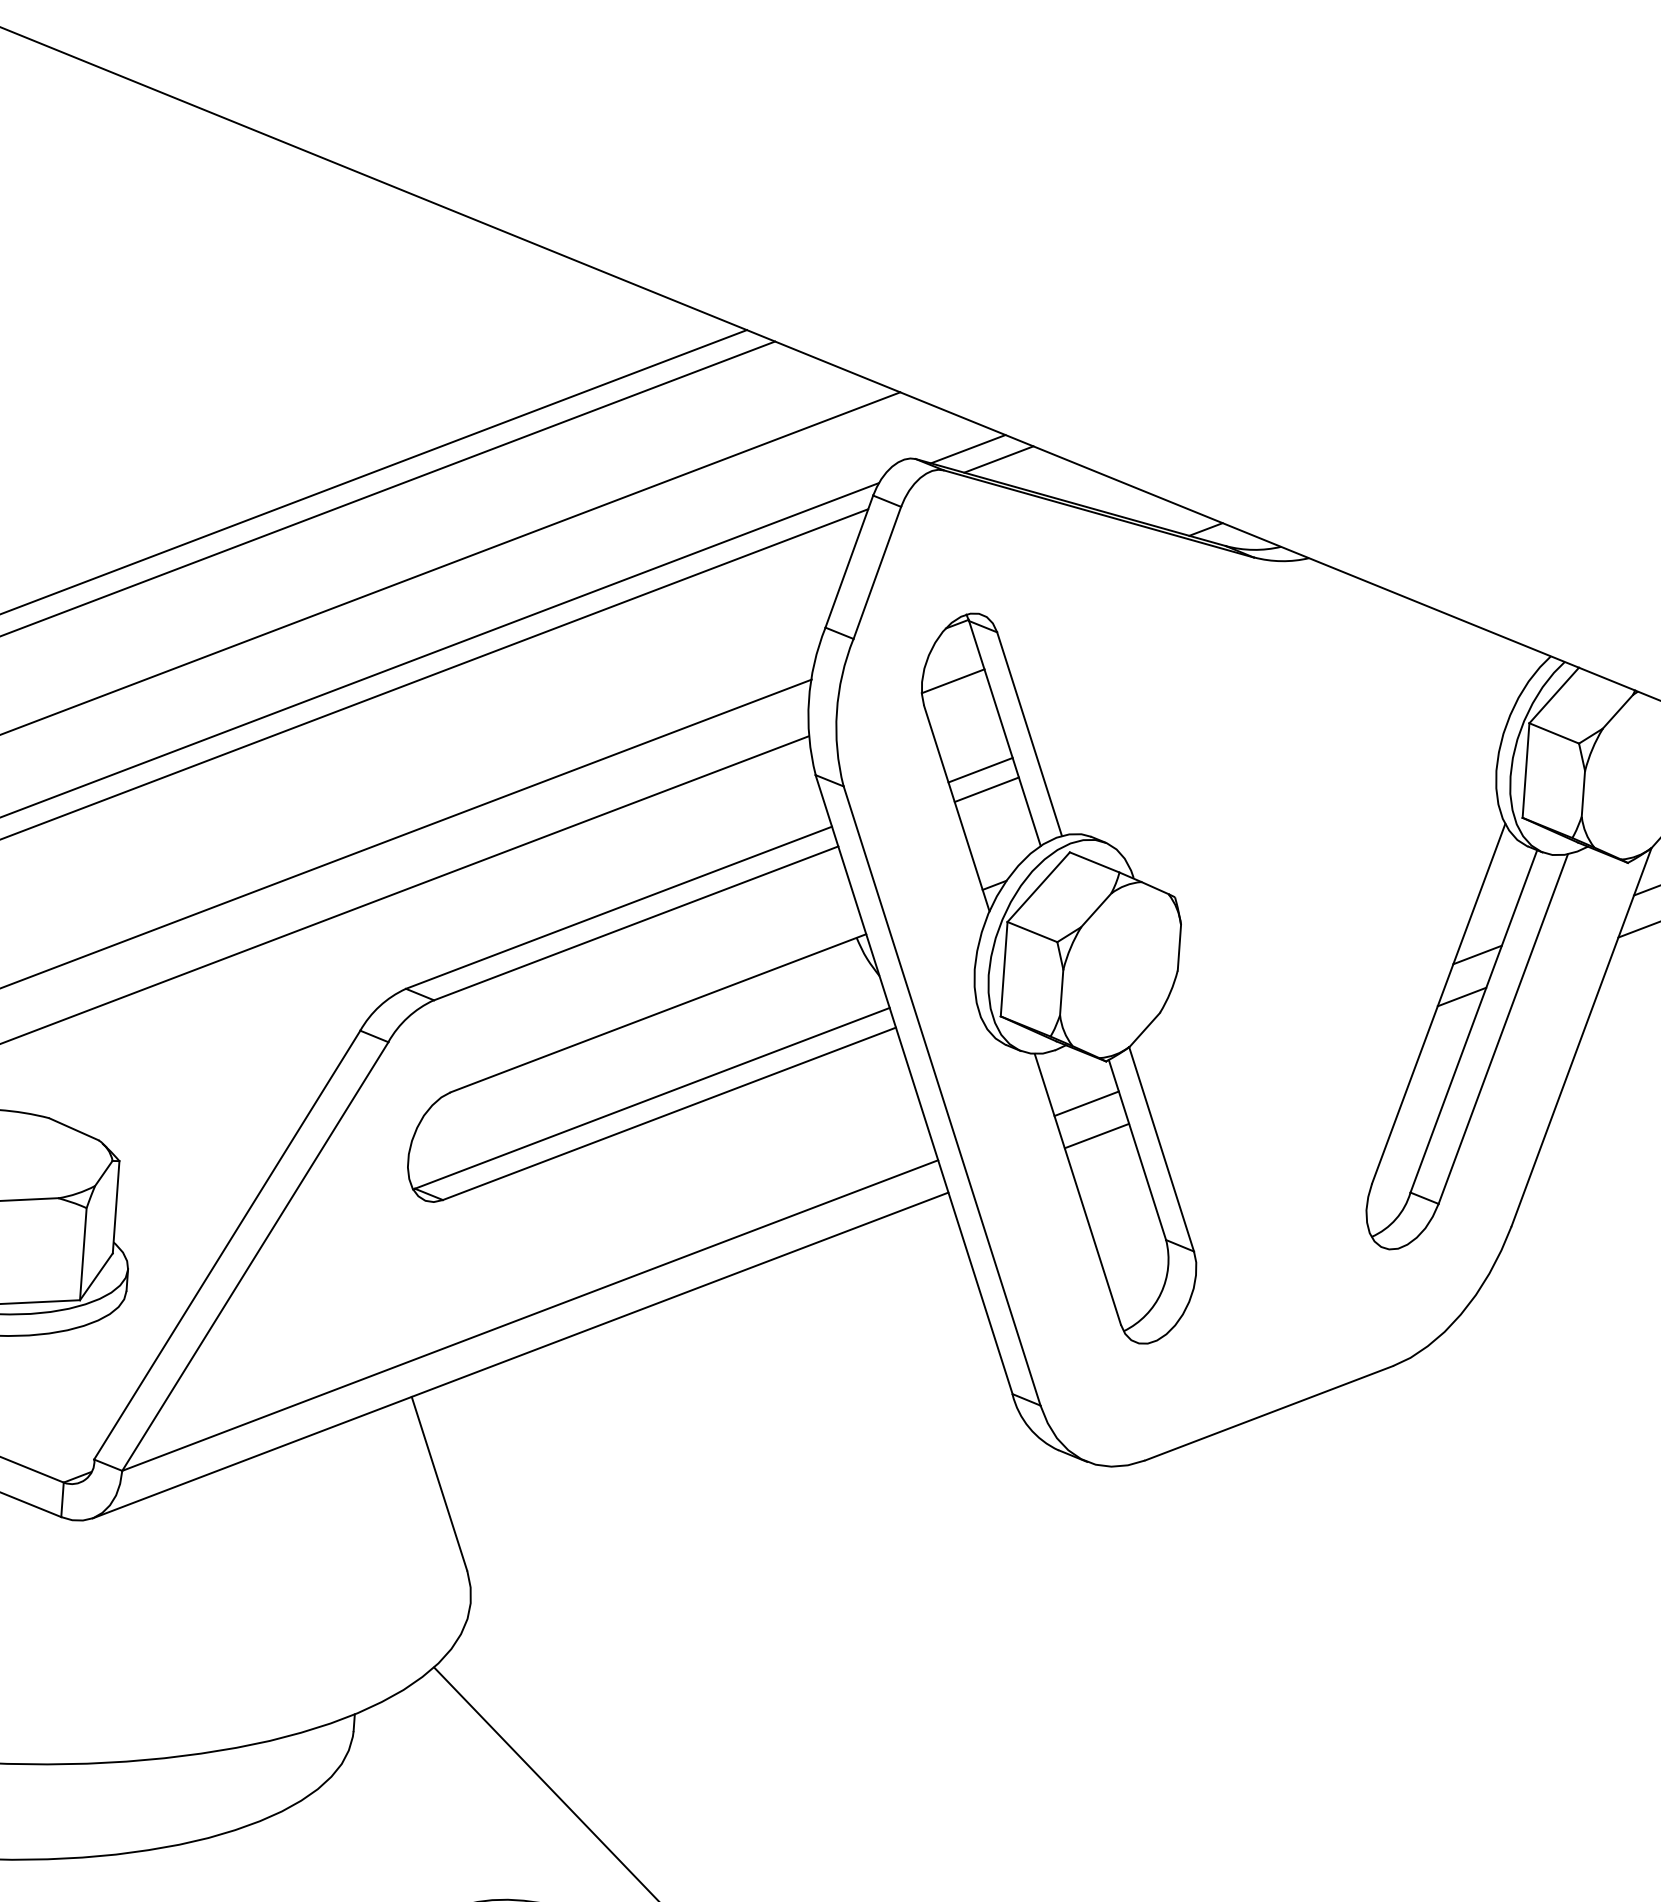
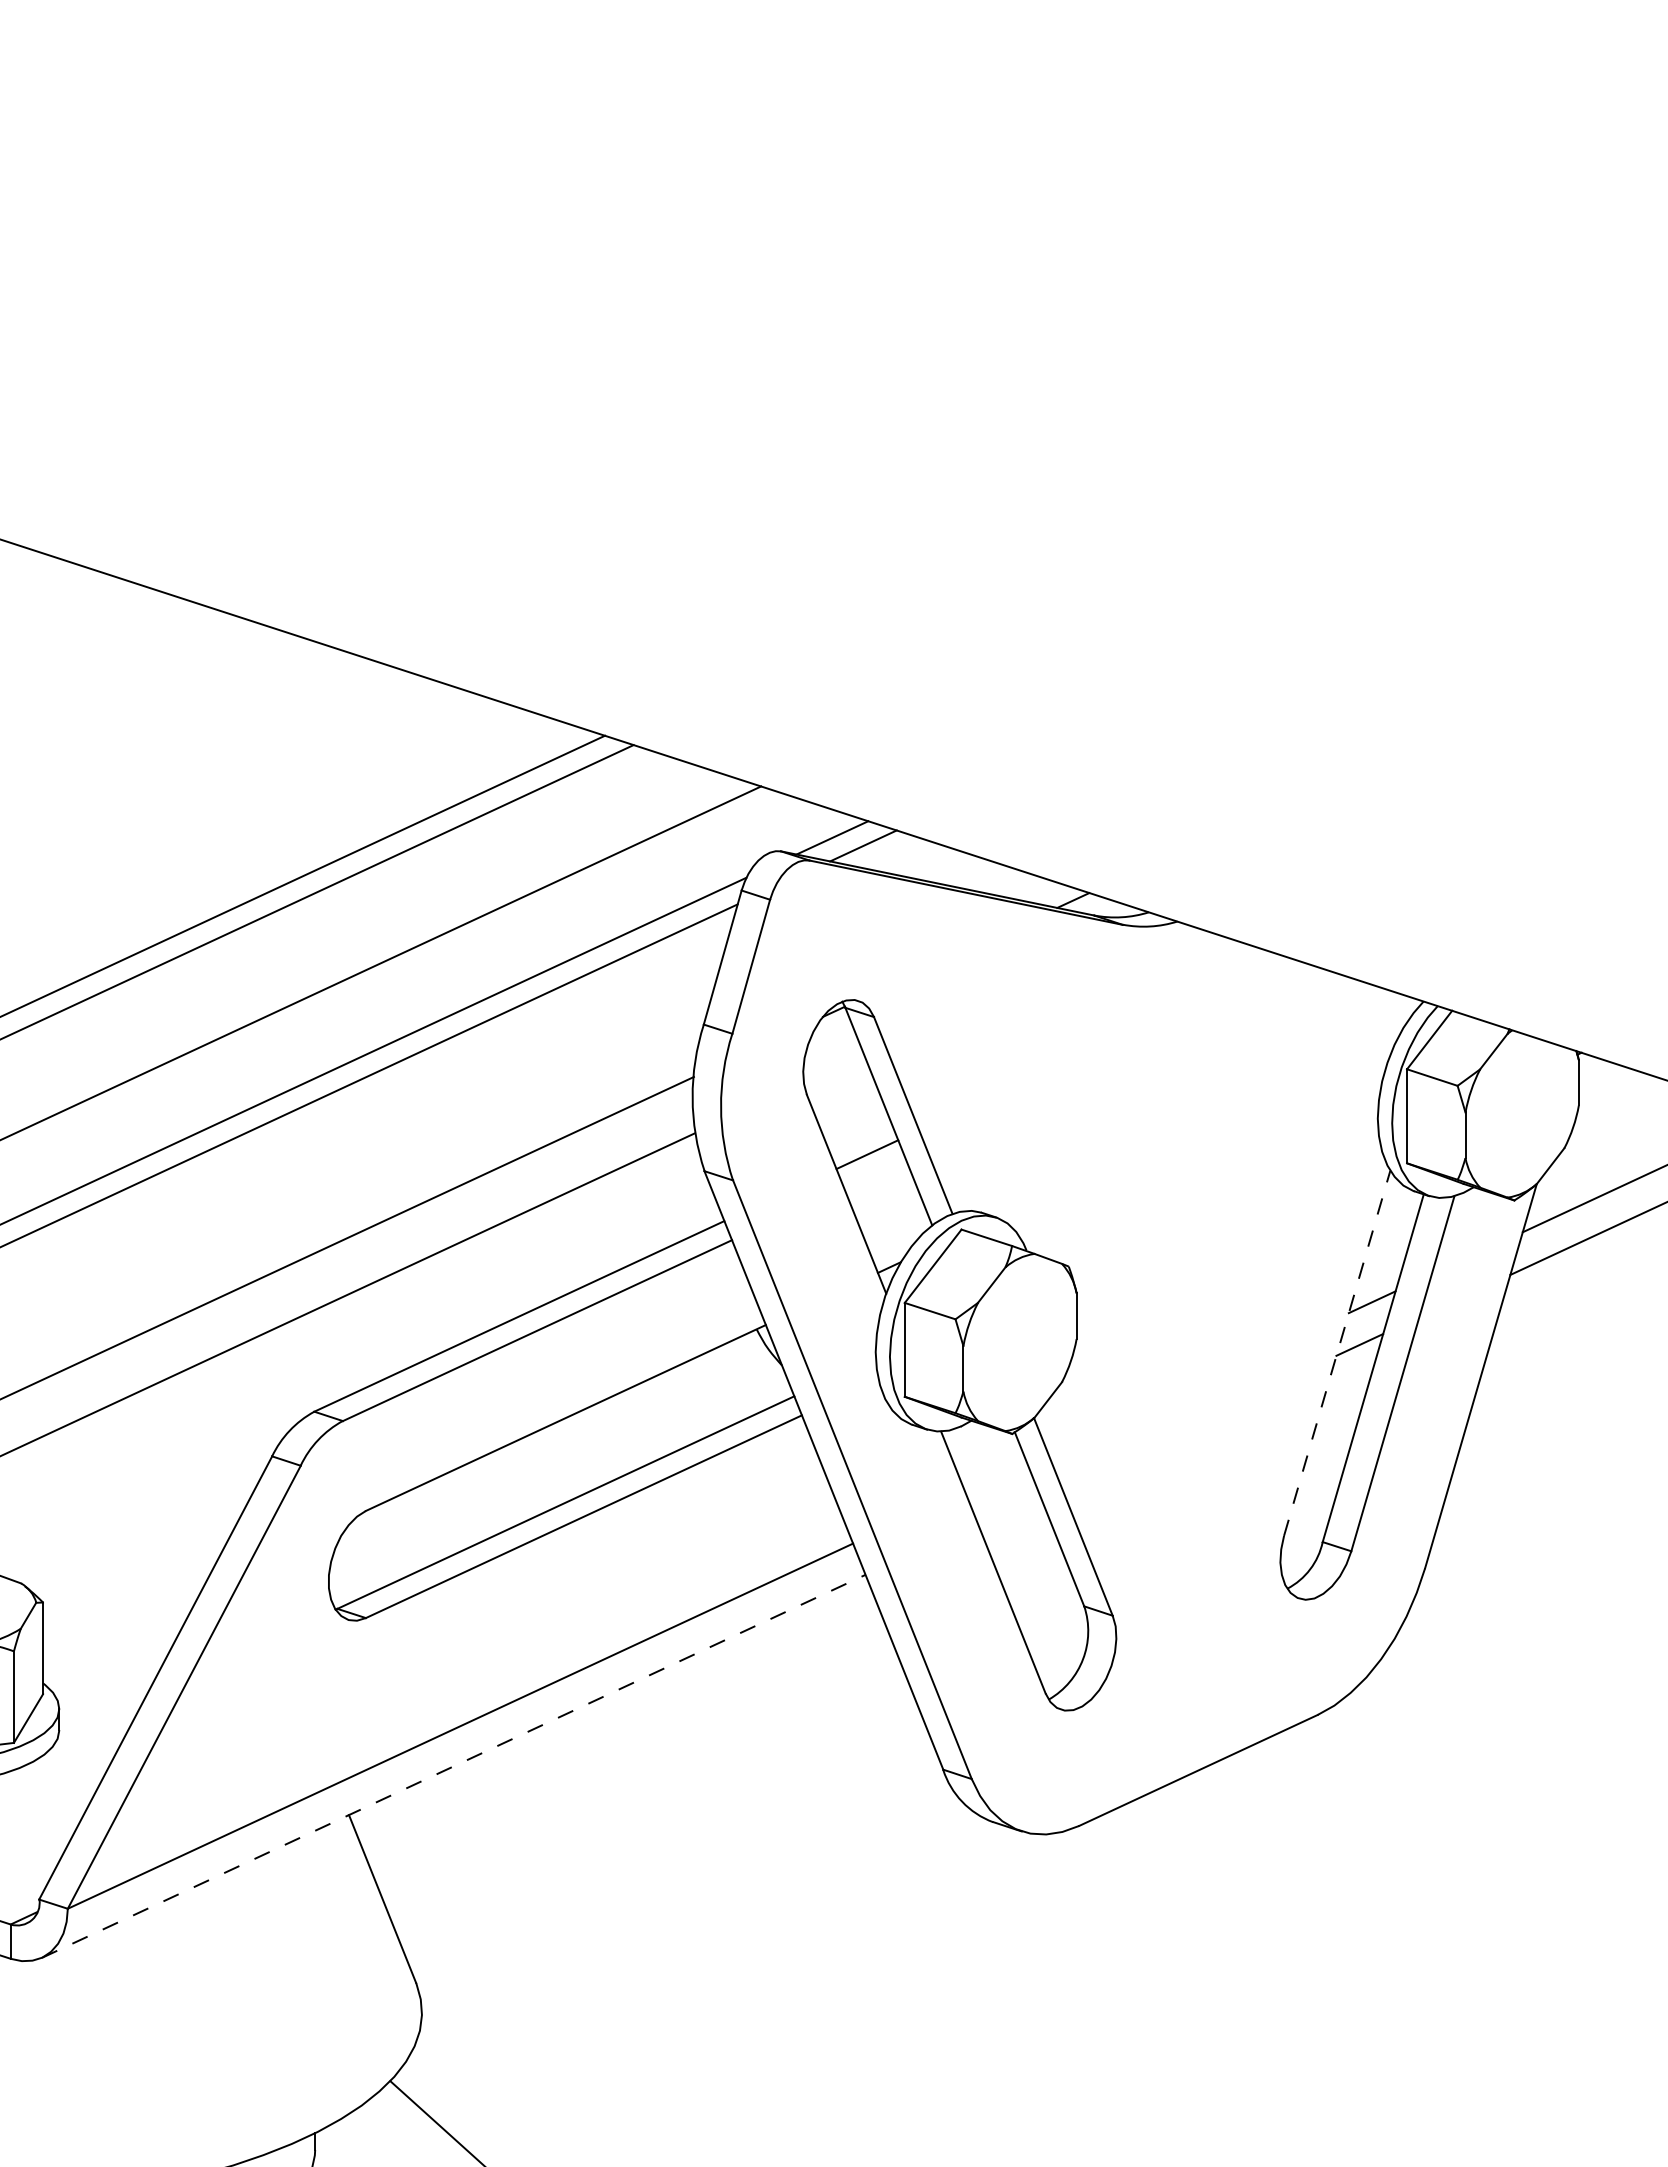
line: (952, 681) -> (833, 1068), removed
line: (986, 789) -> (874, 1173), removed
line: (1439, 1003) -> (1337, 1352), solid -> dashed
line: (1087, 1103) -> (996, 1476), removed
line: (1096, 1136) -> (1008, 1508), removed
line: (521, 1355) -> (454, 1766), solid -> dashed

